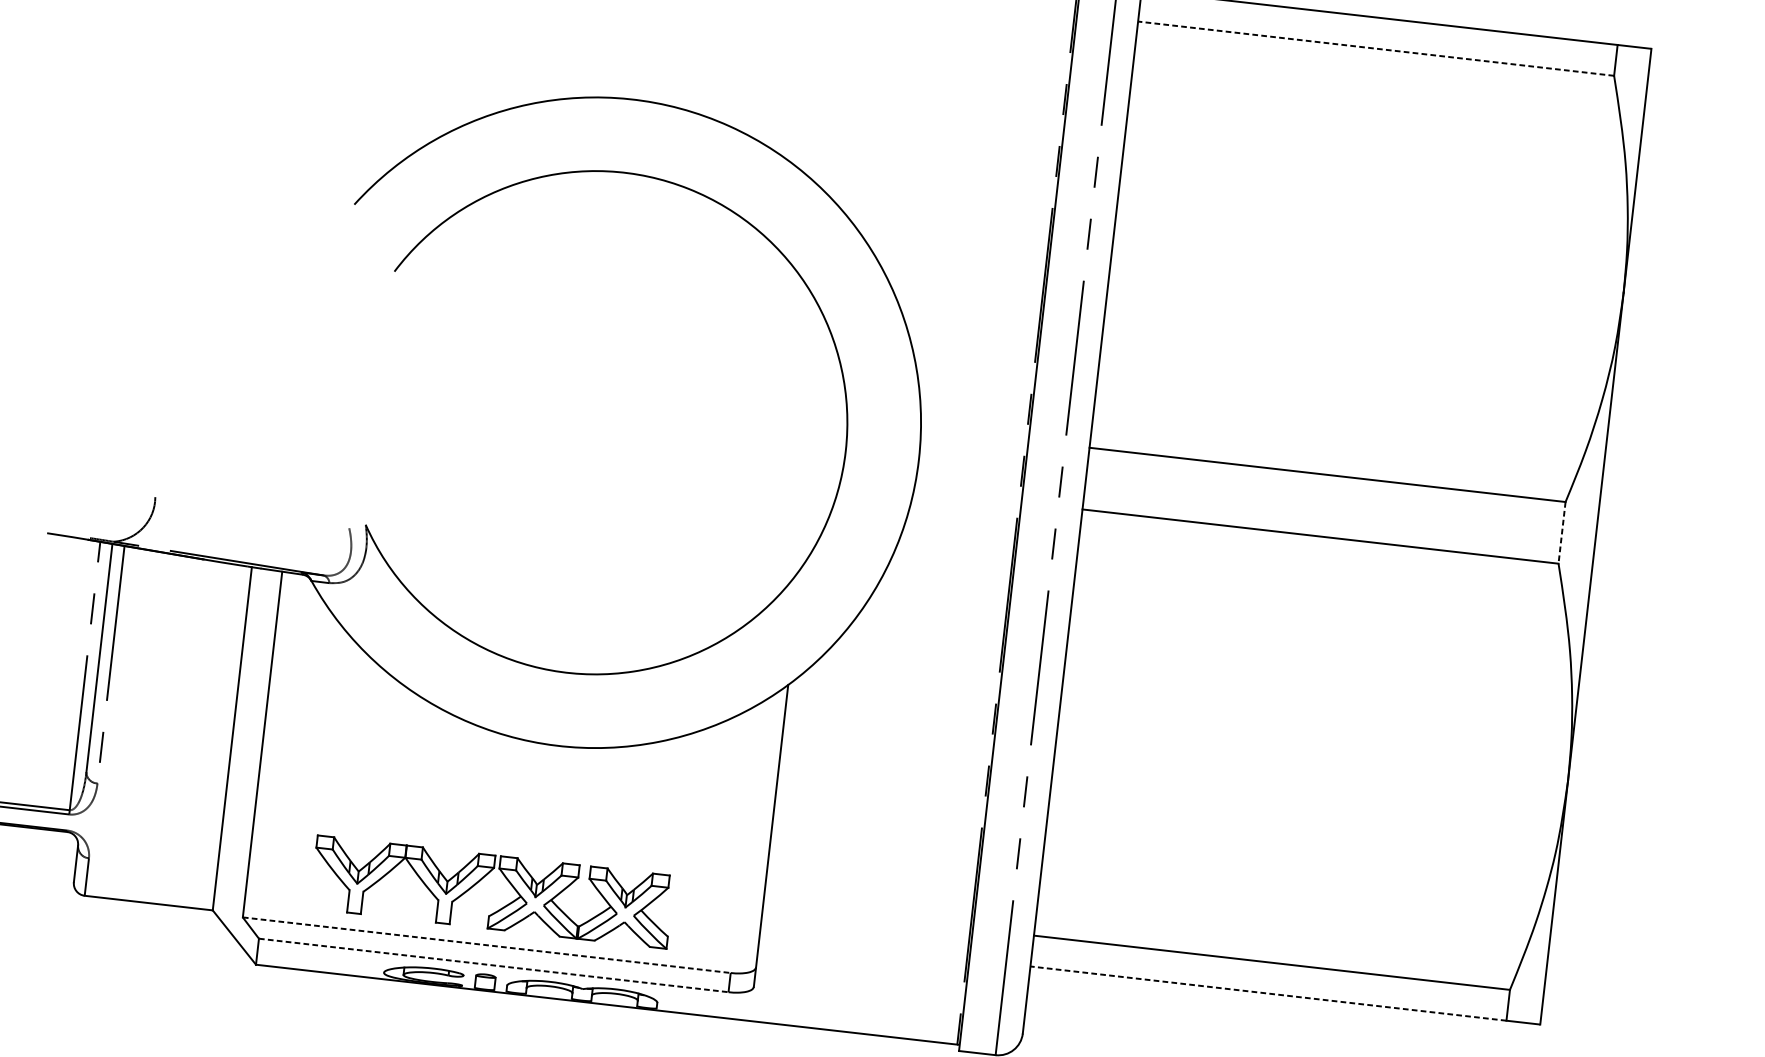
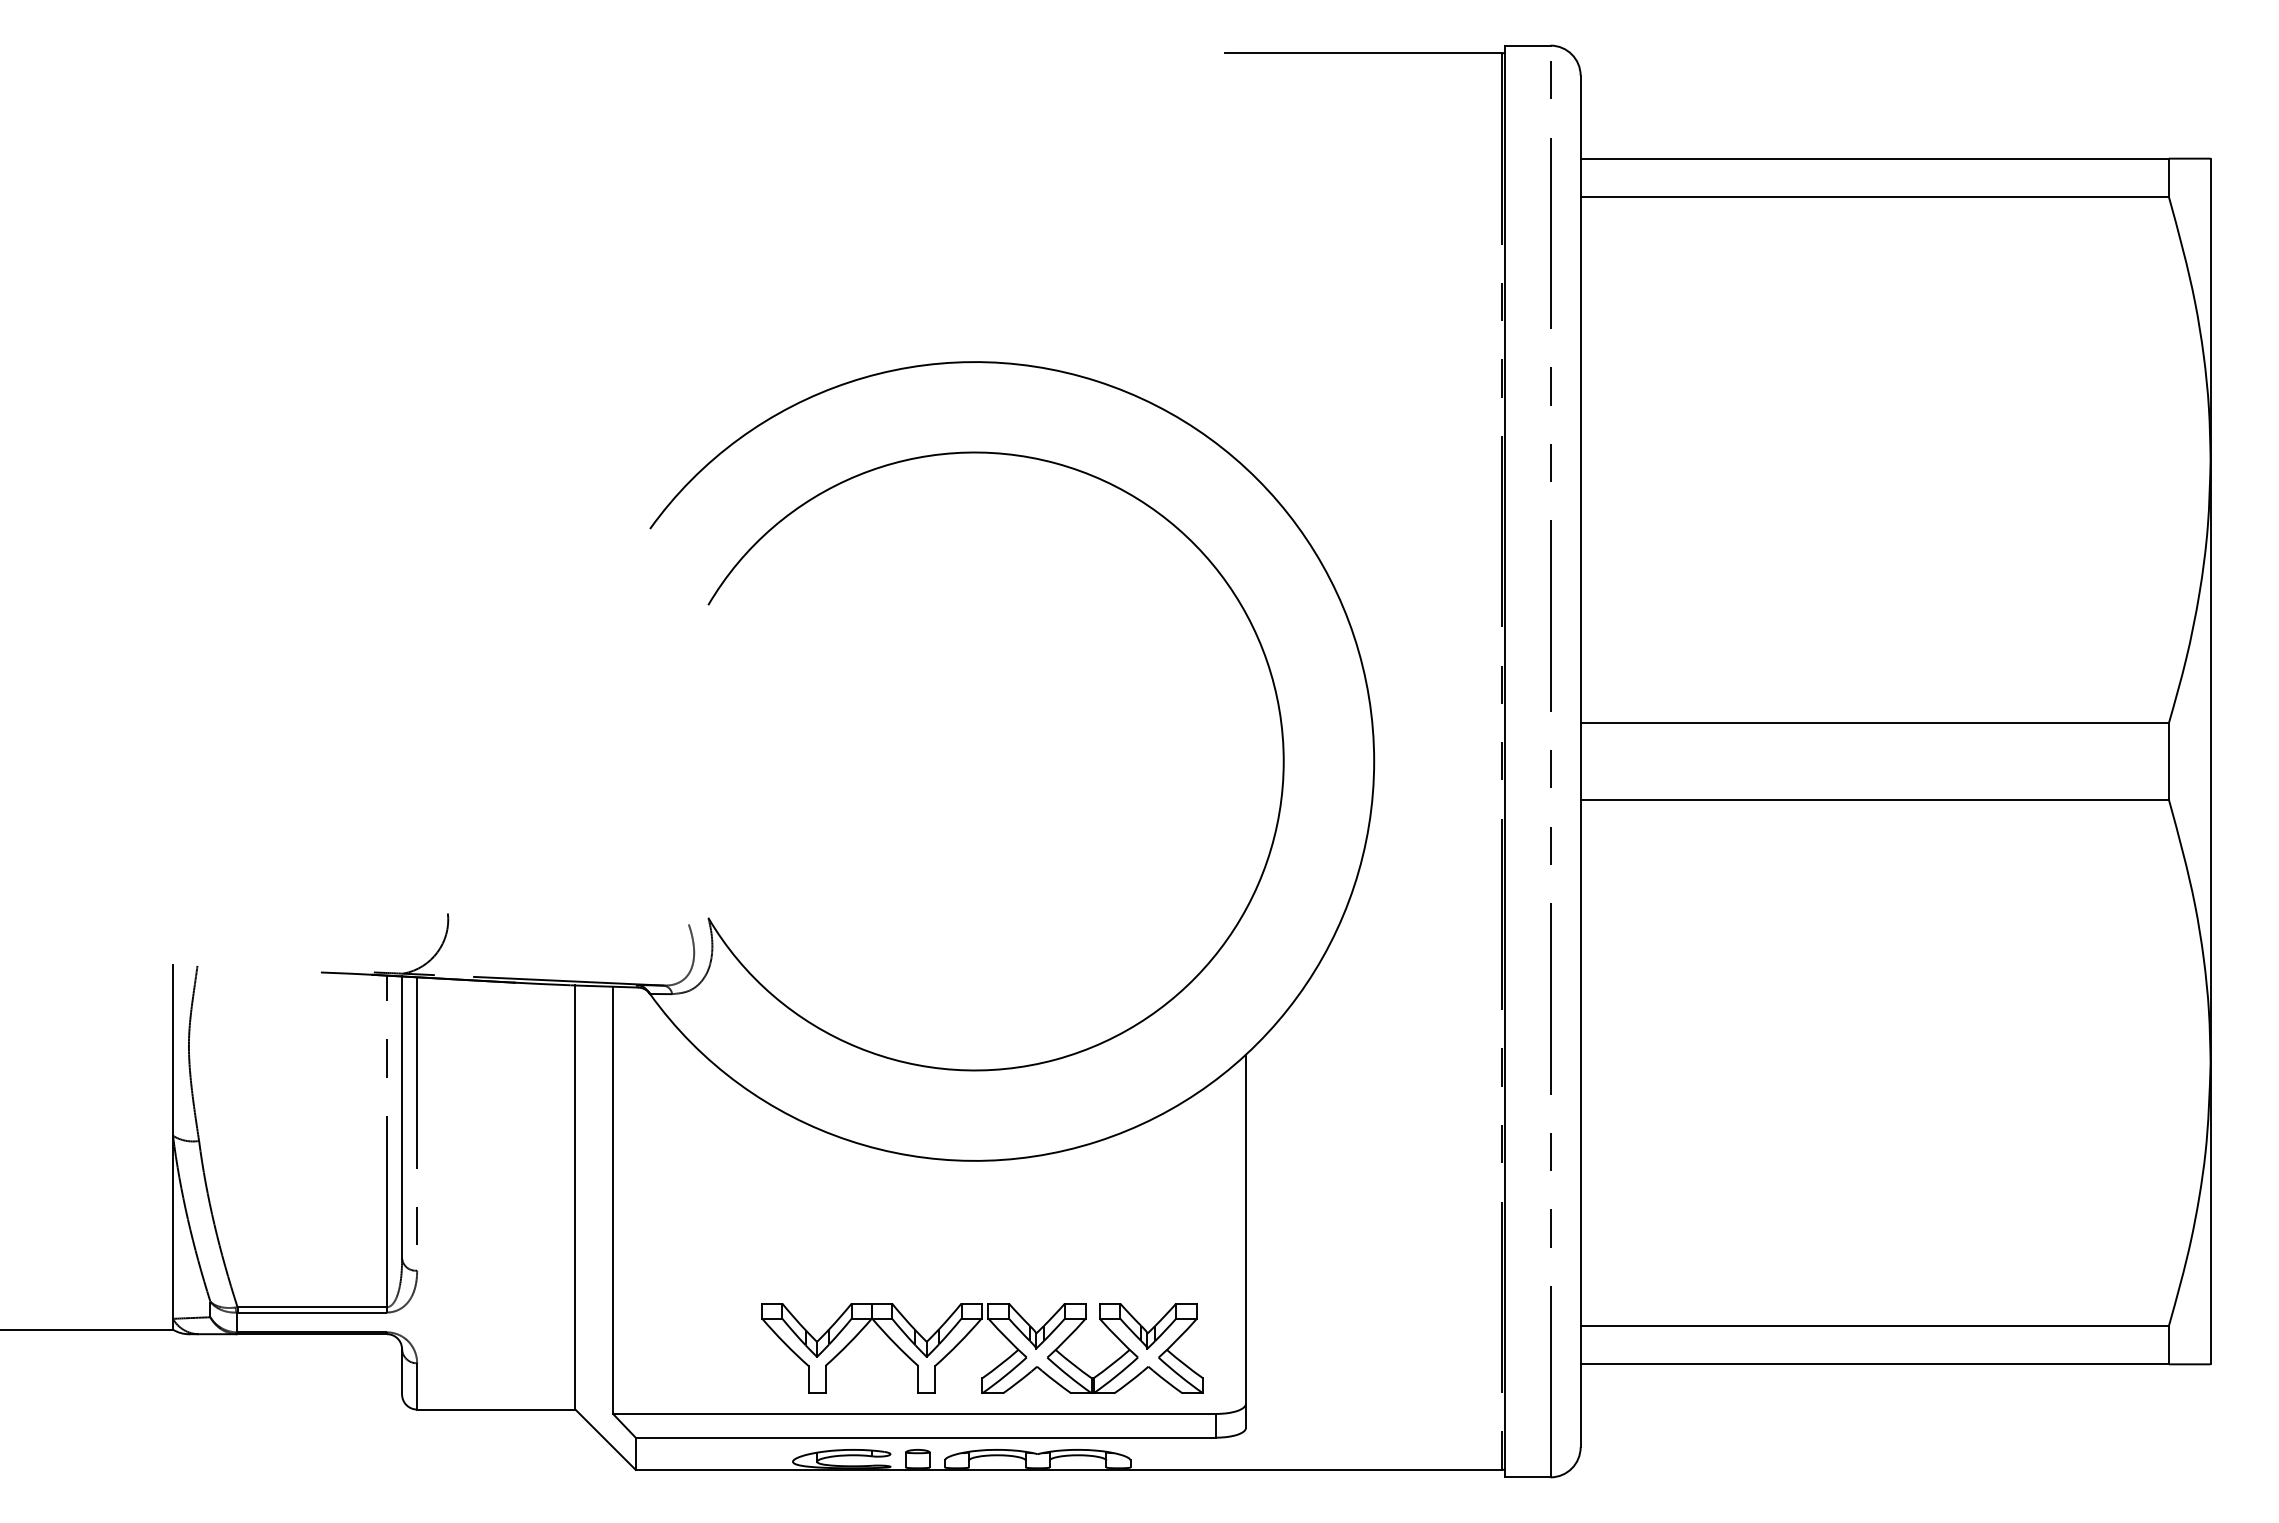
line: (1375, 48) -> (1874, 196), dashed -> solid
line: (1561, 532) -> (2168, 761), dashed -> solid
part: (481, 879) -> (968, 1334), moved
line: (487, 944) -> (915, 1413), dashed -> solid
line: (494, 965) -> (926, 1437), dashed -> solid
line: (1268, 993) -> (1874, 1364), dashed -> solid

